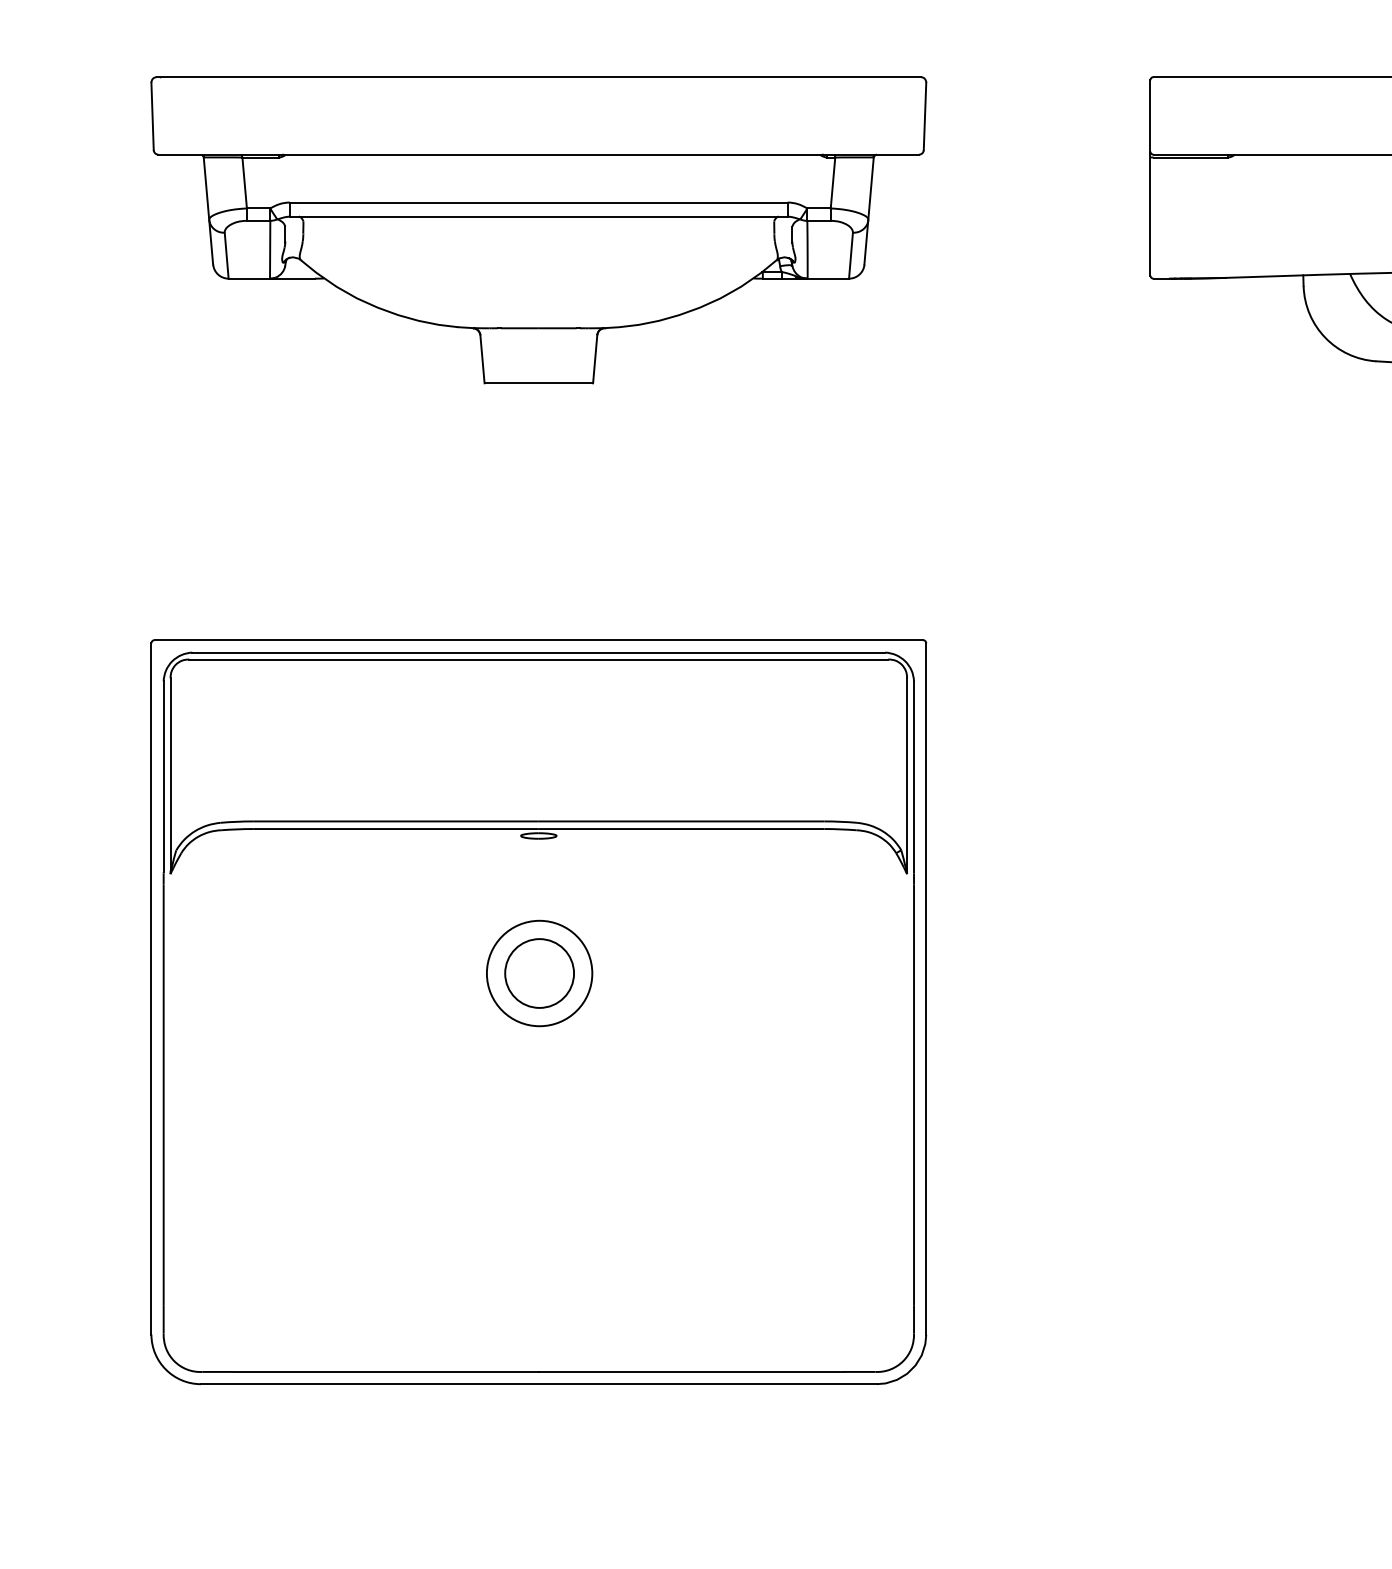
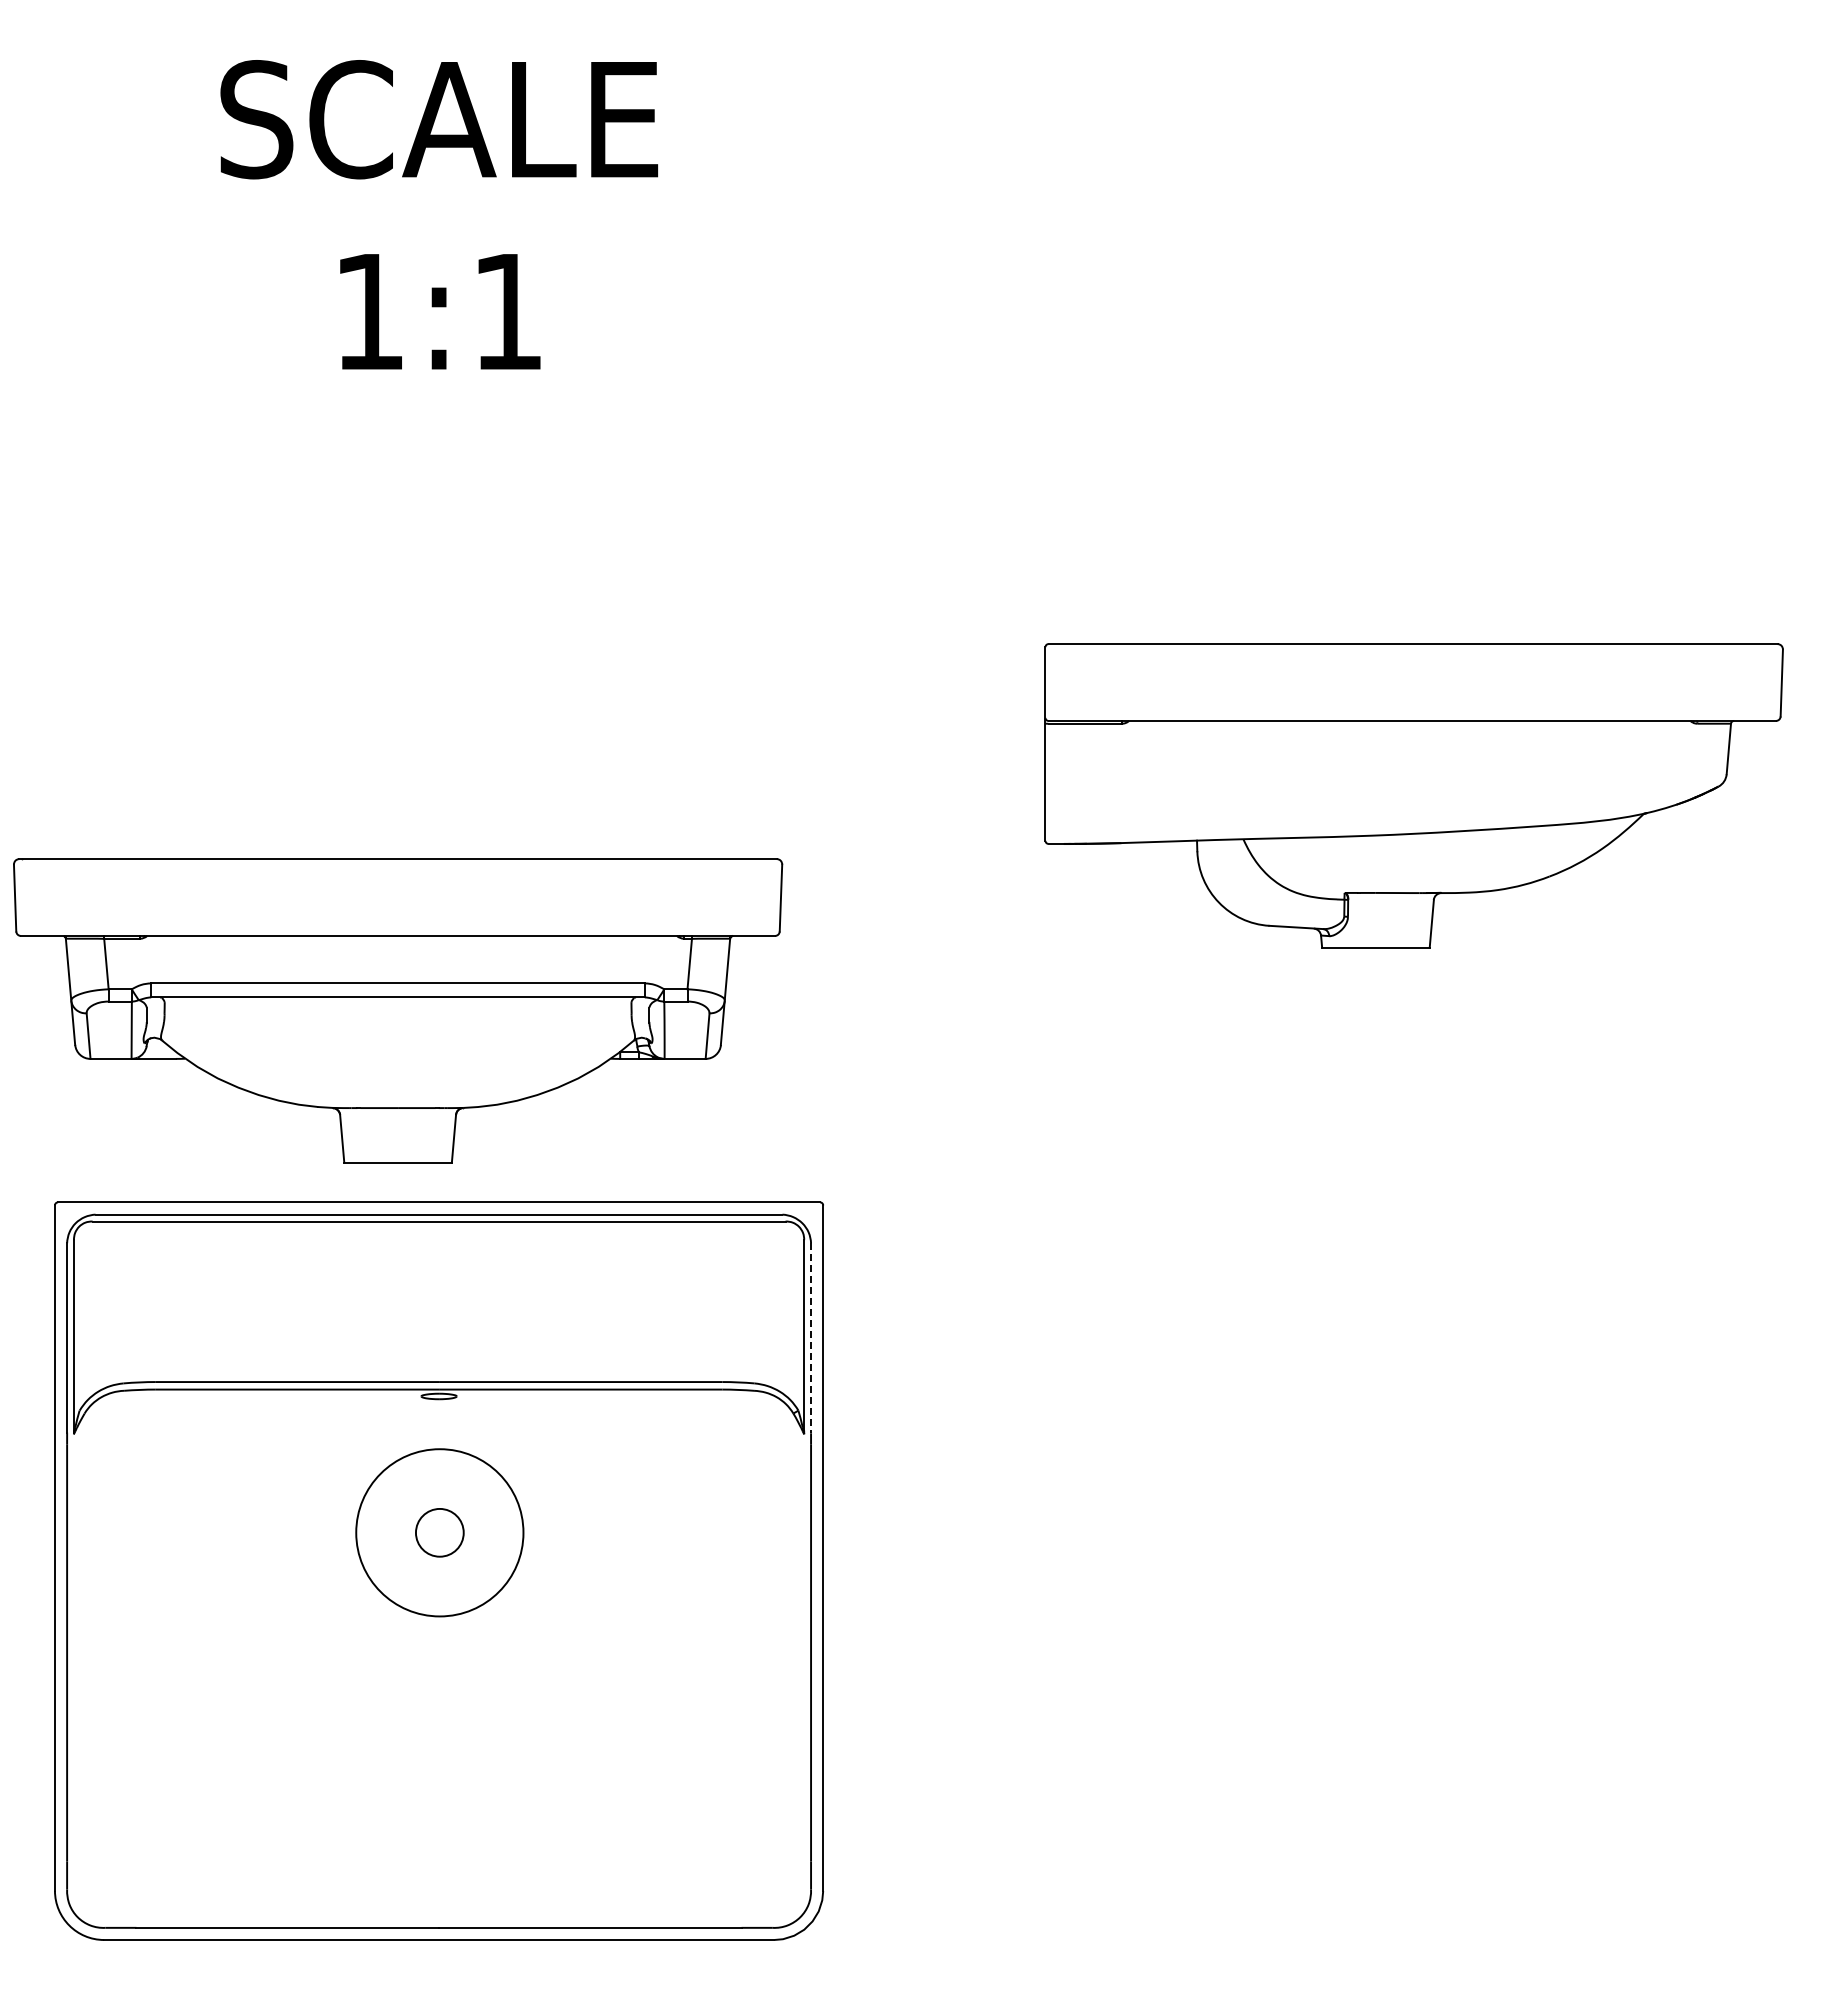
part: (539, 229) -> (398, 1010), moved
line: (914, 776) -> (811, 1337), solid -> dashed
circle: (539, 973) -> (439, 1532), size x0.7
circle: (539, 973) -> (439, 1532), size x1.6

